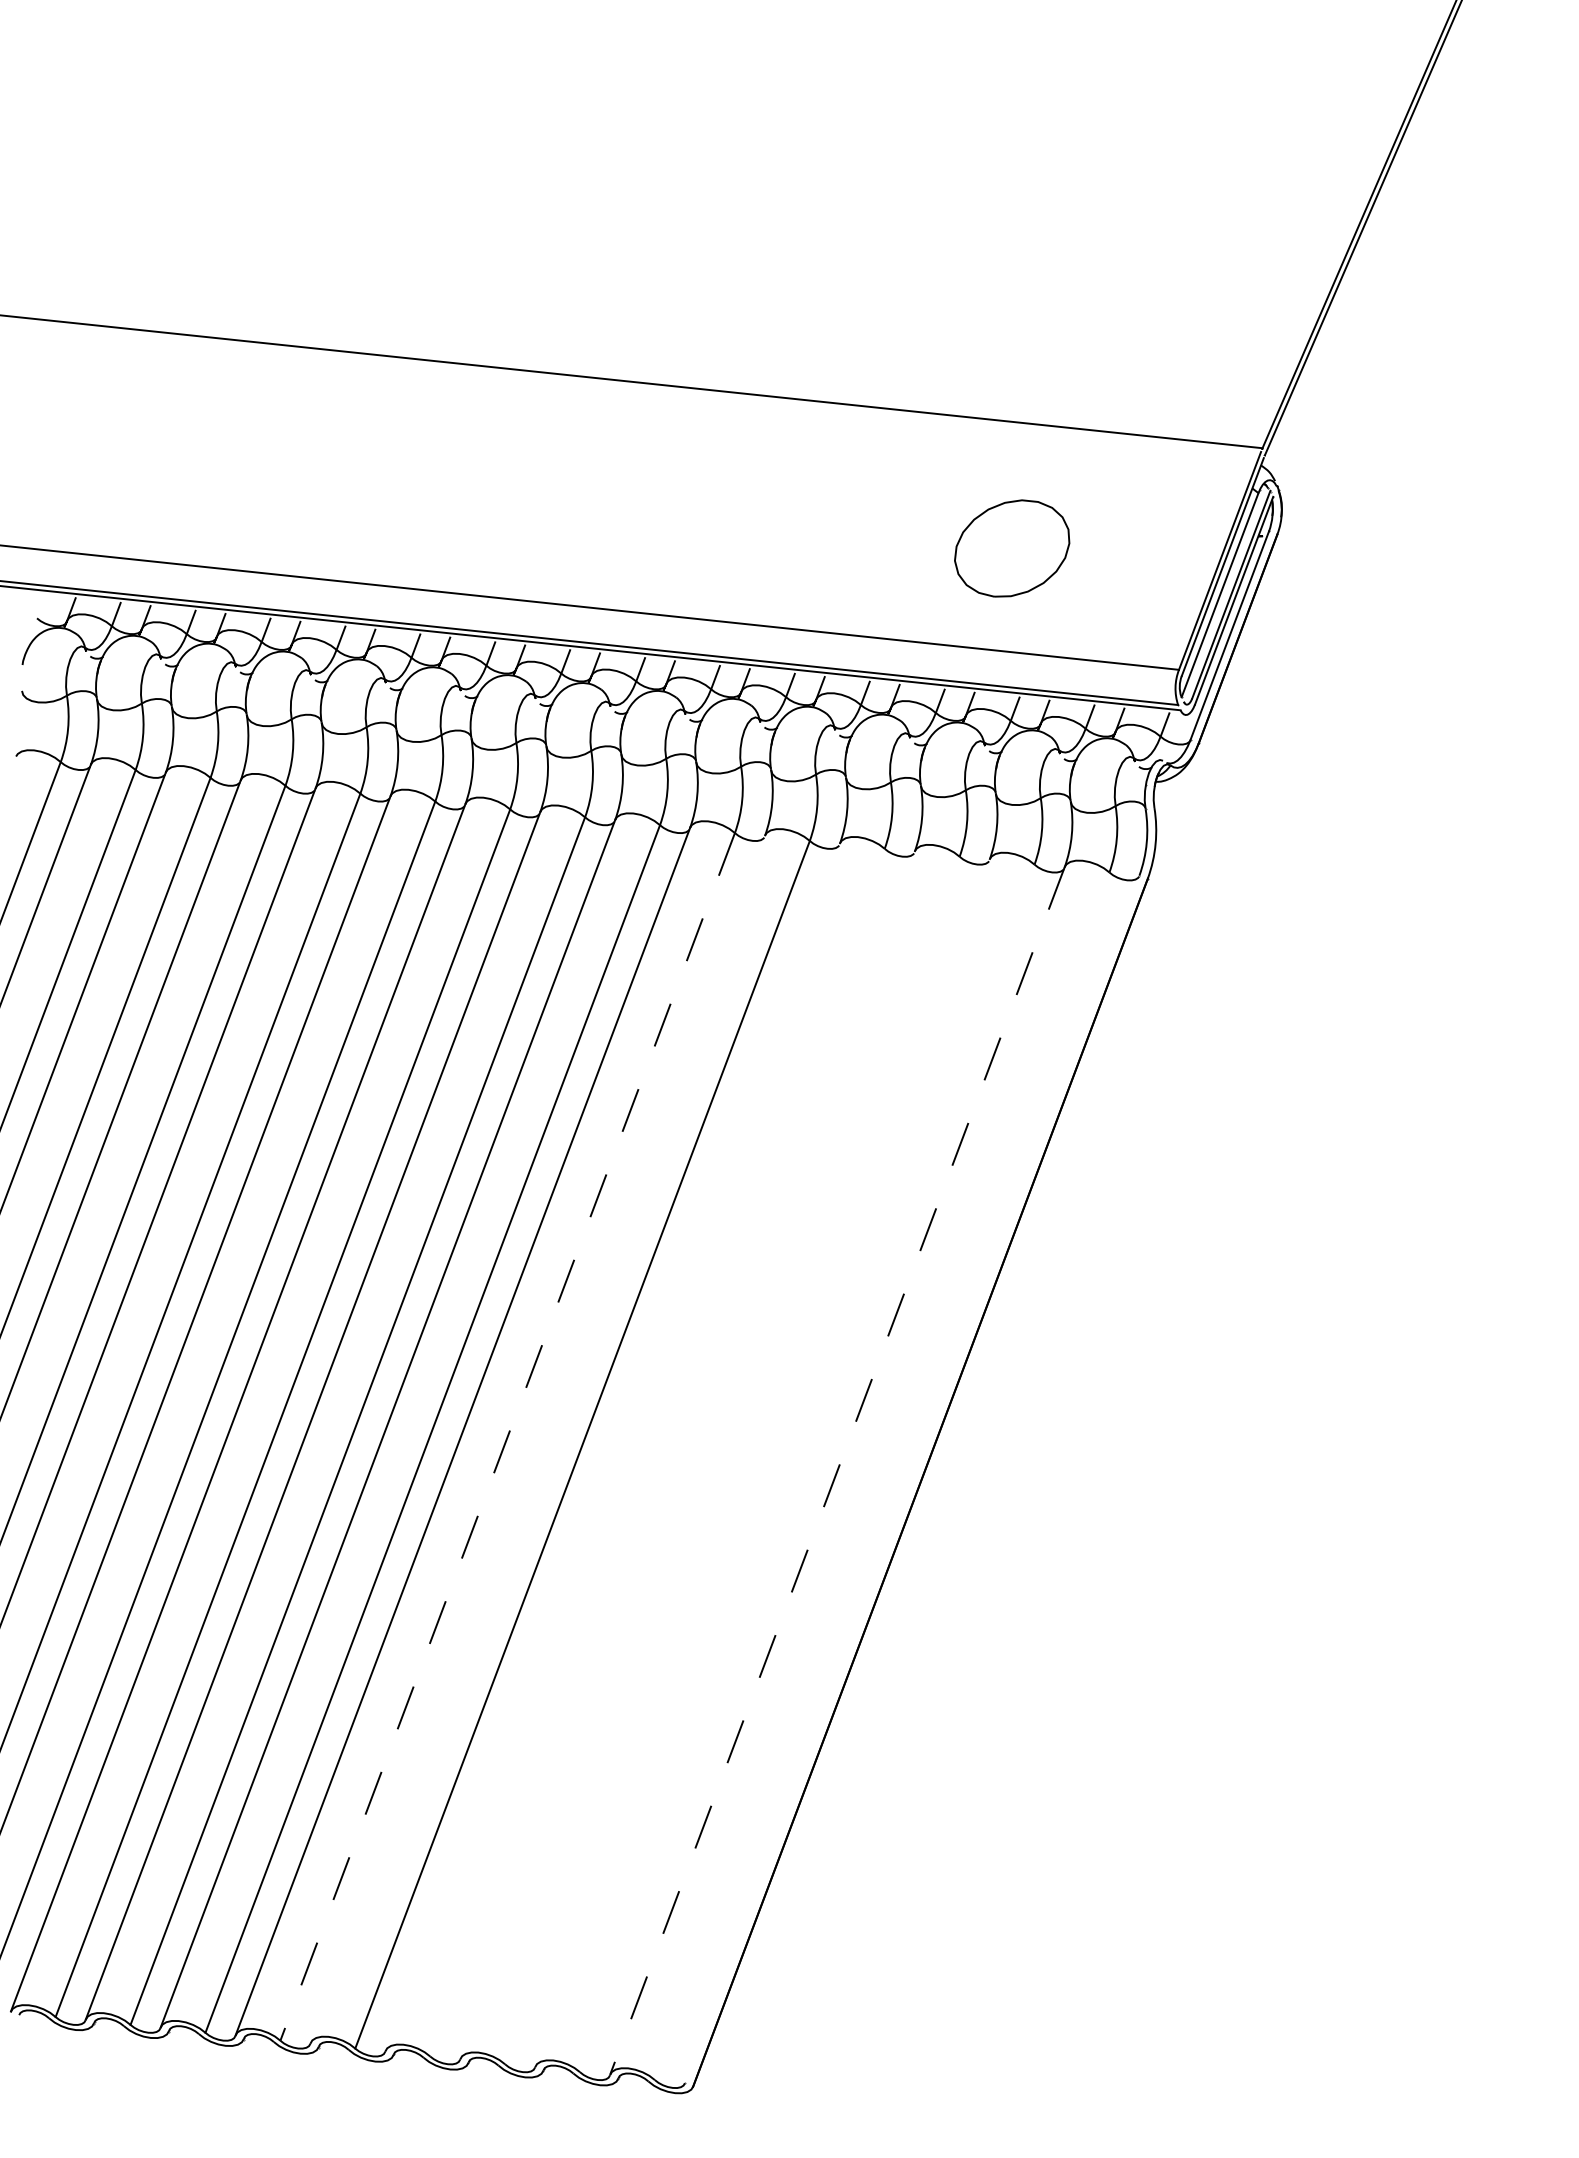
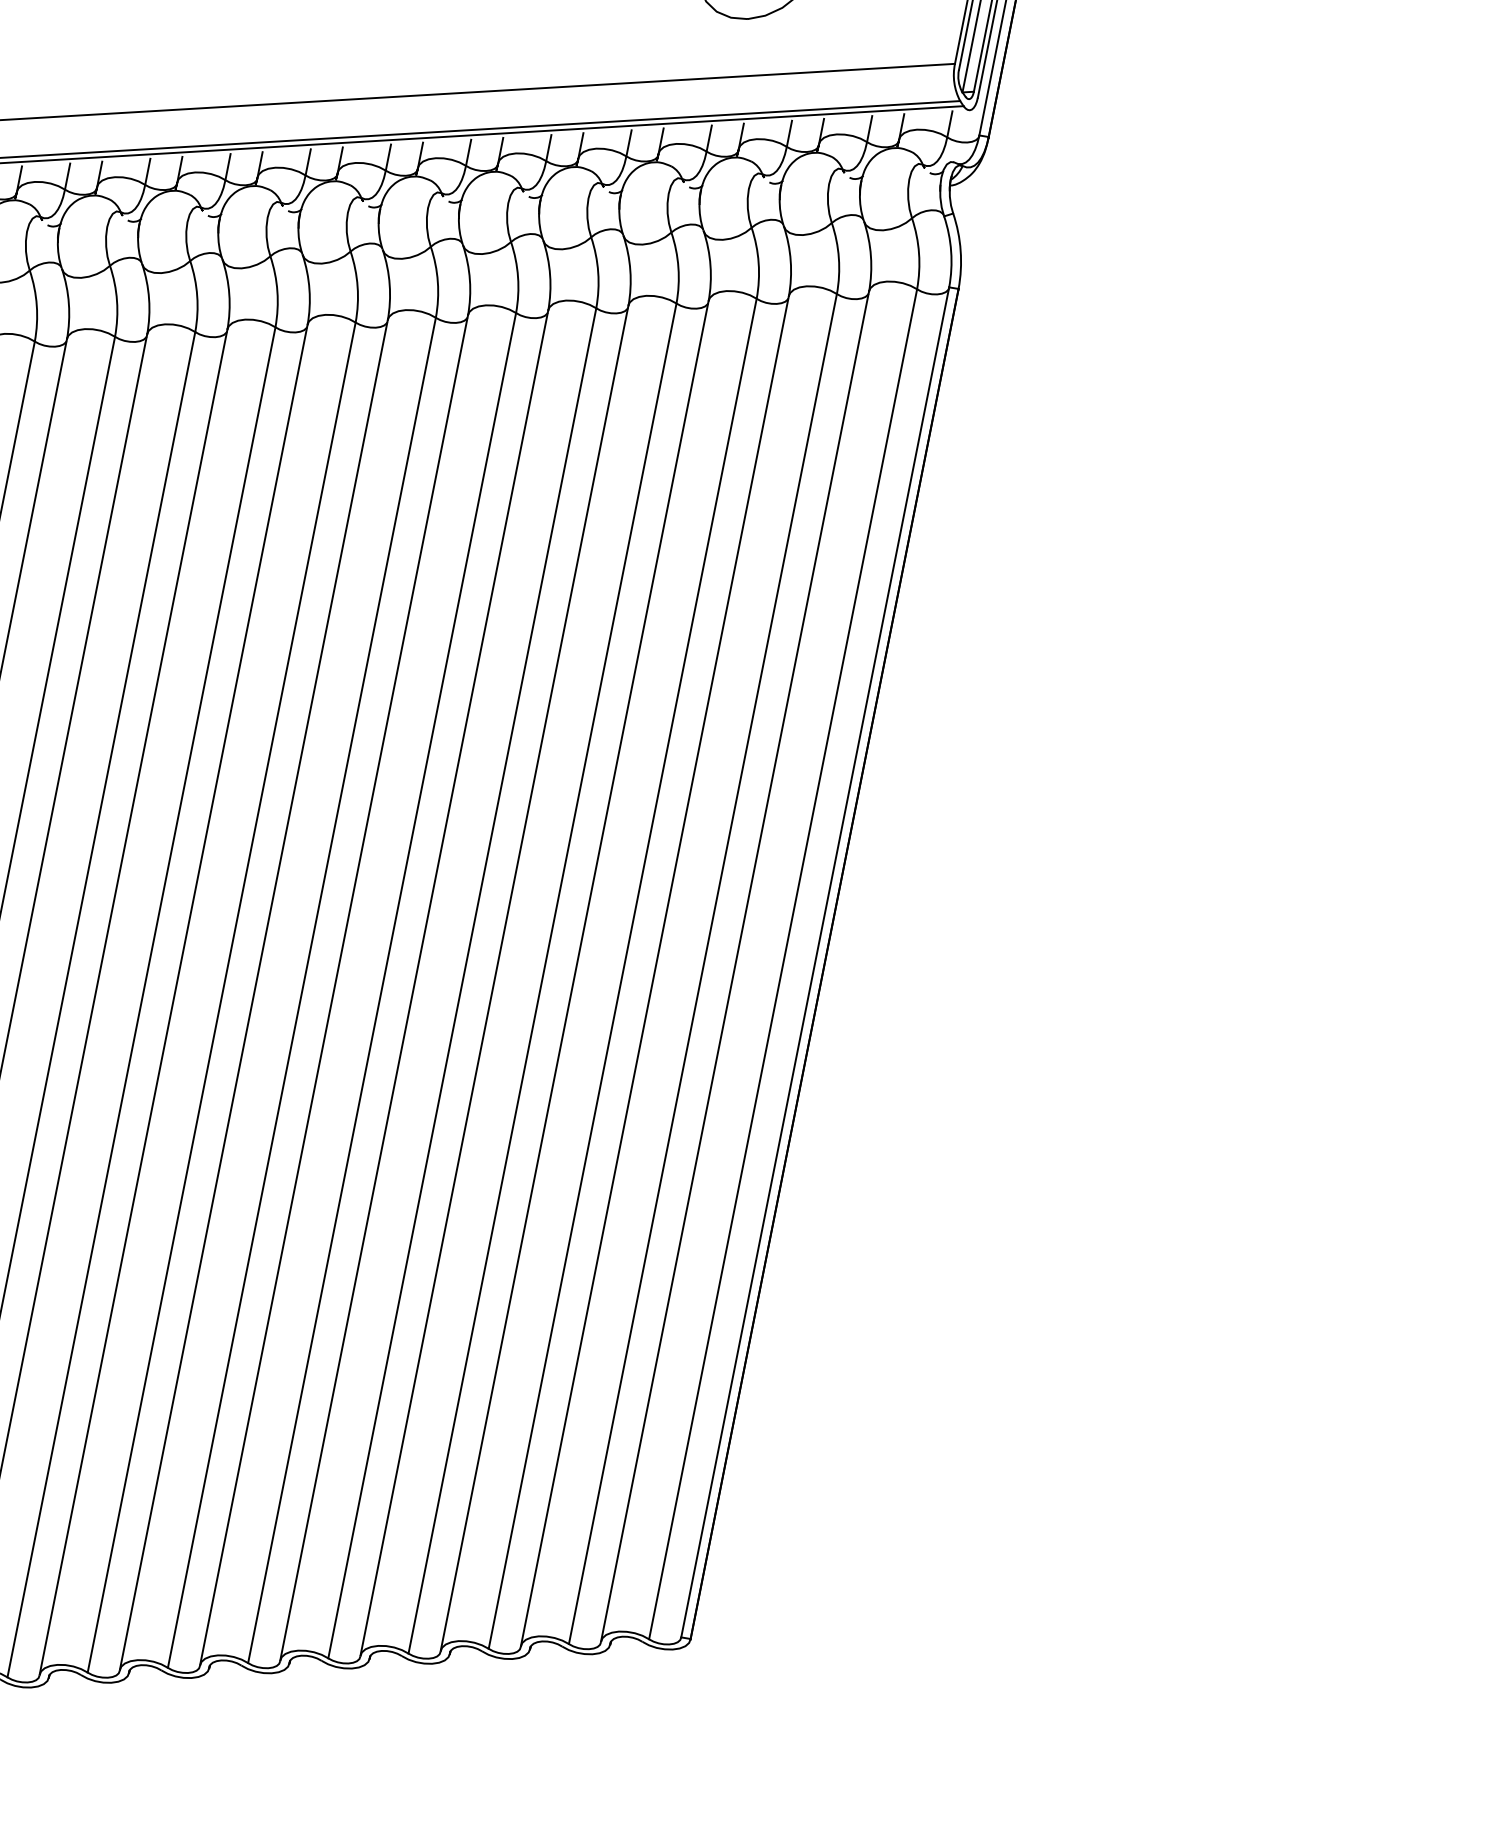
line: (507, 1437) -> (382, 988), dashed -> solid
line: (537, 1439) -> (413, 985), added
line: (612, 1446) -> (494, 979), added
line: (657, 1452) -> (542, 978), added
line: (687, 1454) -> (574, 975), added
line: (732, 1460) -> (622, 973), added
line: (762, 1462) -> (654, 970), added
line: (807, 1468) -> (703, 969), added
line: (837, 1471) -> (735, 967), dashed -> solid
line: (881, 1476) -> (782, 964), added
line: (911, 1479) -> (814, 962), added

